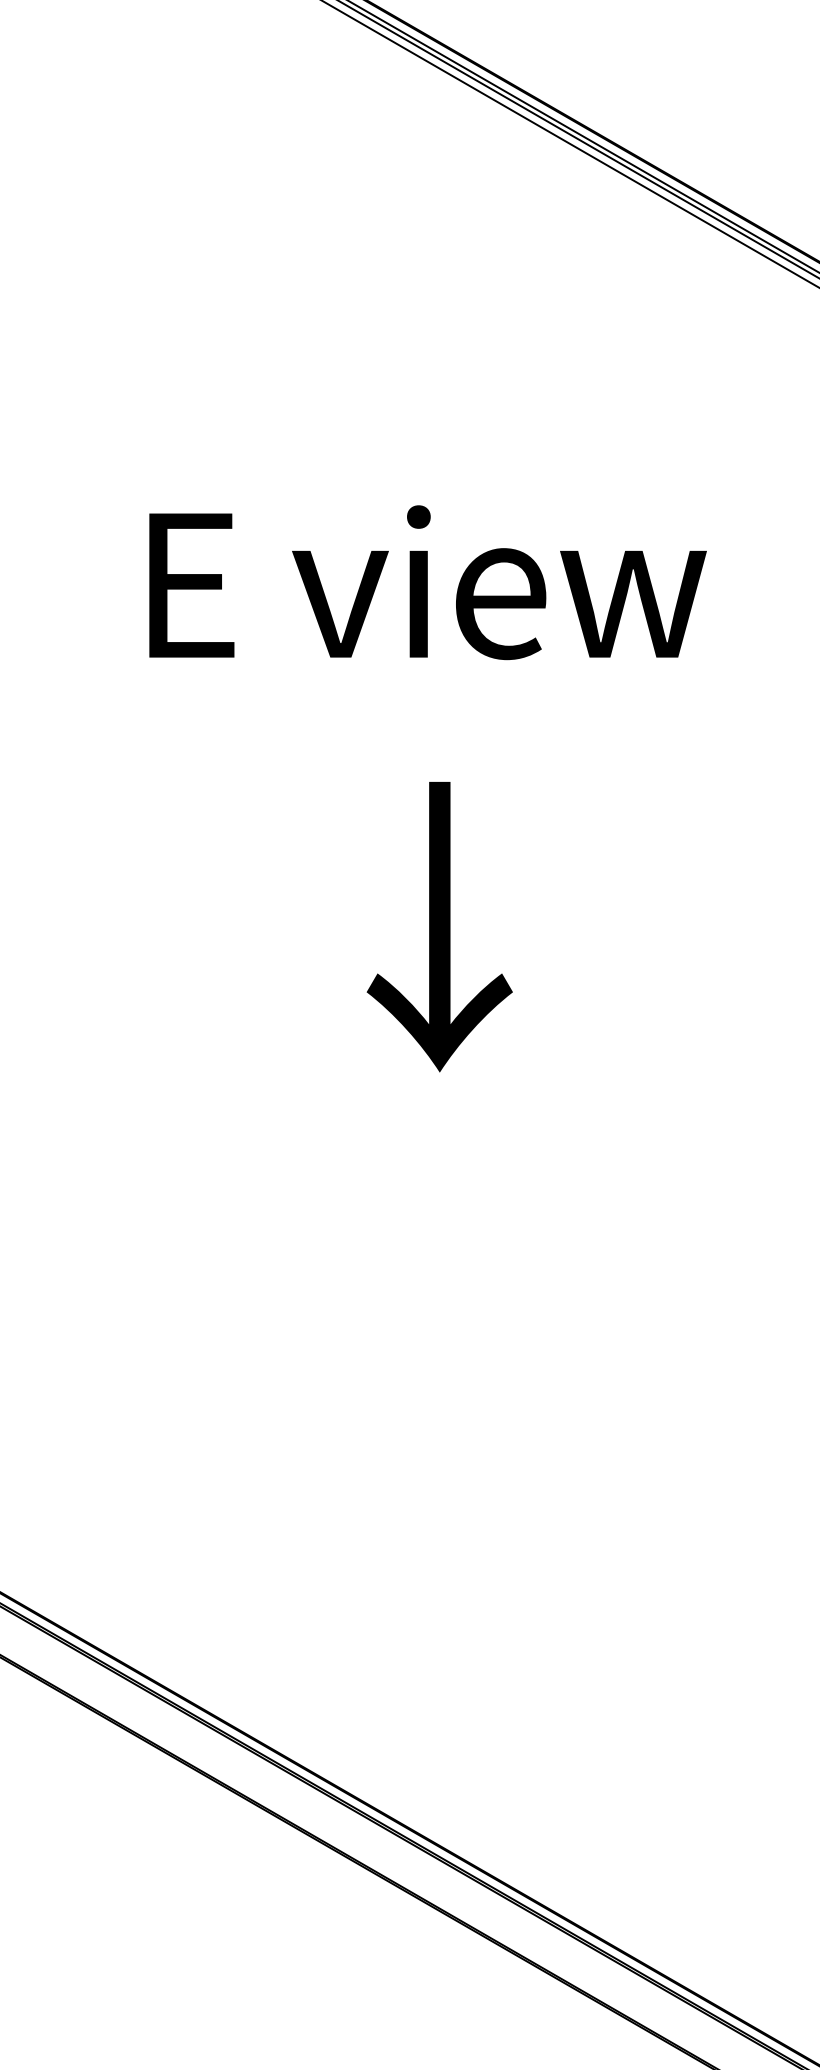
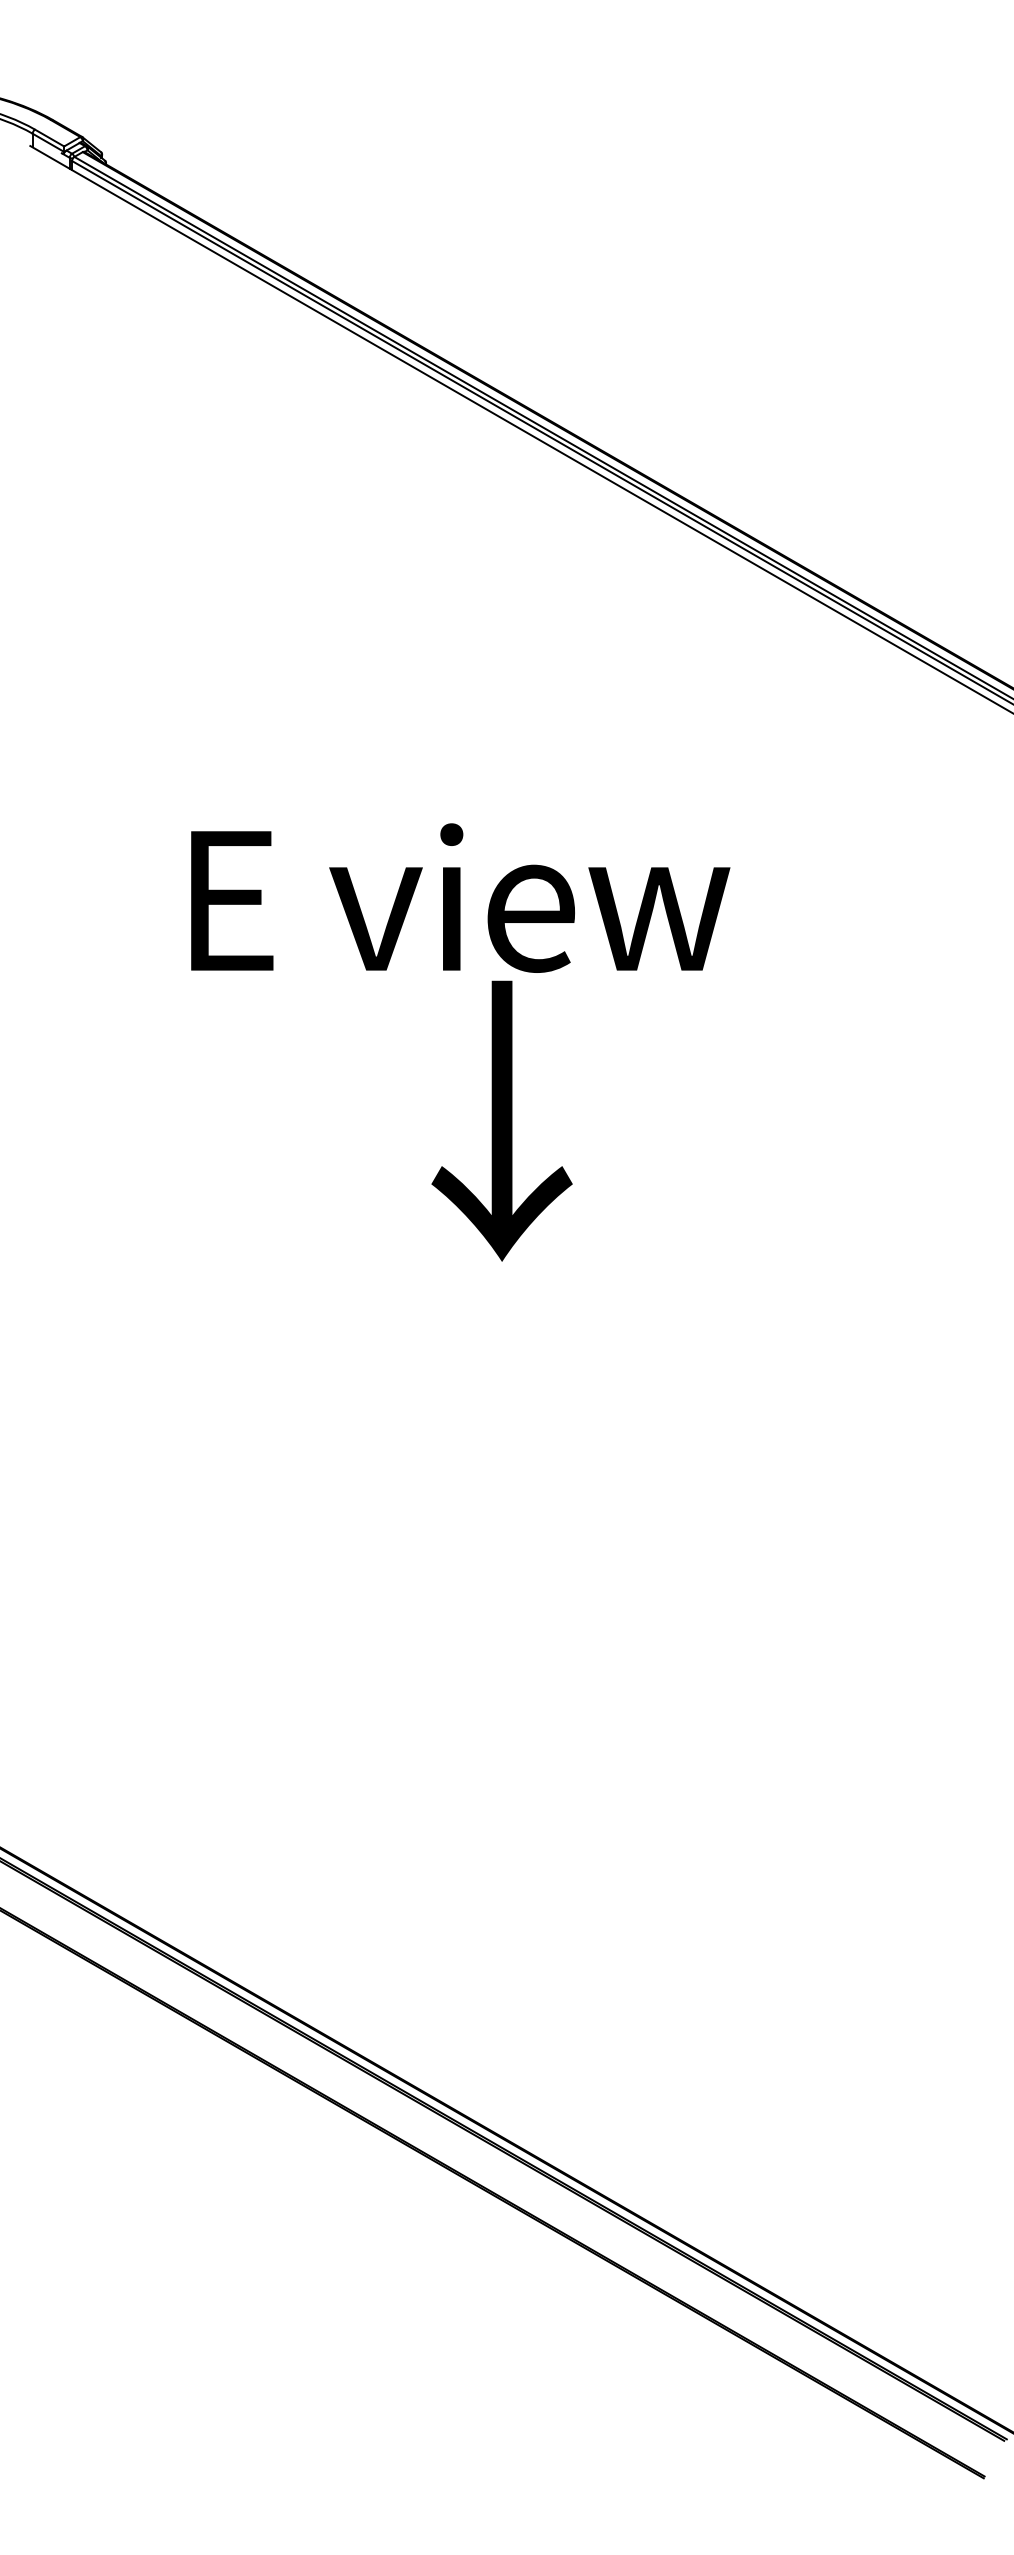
text: (439, 926) -> (501, 1120), moved

